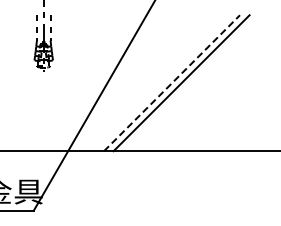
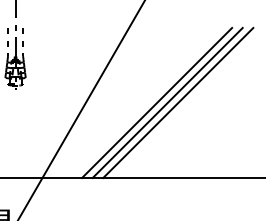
line: (172, 82) -> (157, 102), dashed -> solid
line: (191, 83) -> (178, 103), added

